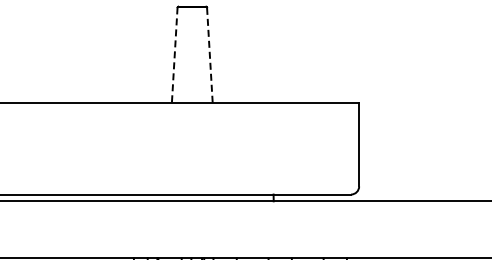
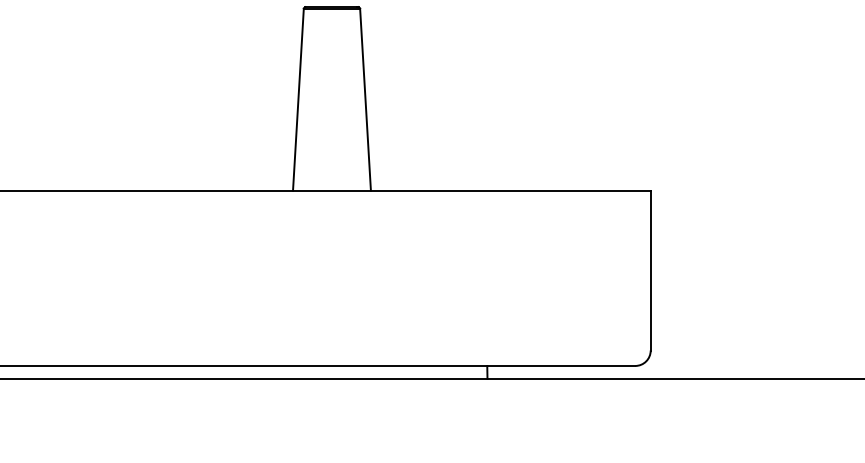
line: (174, 55) -> (297, 100), dashed -> solid
line: (209, 55) -> (364, 100), dashed -> solid

